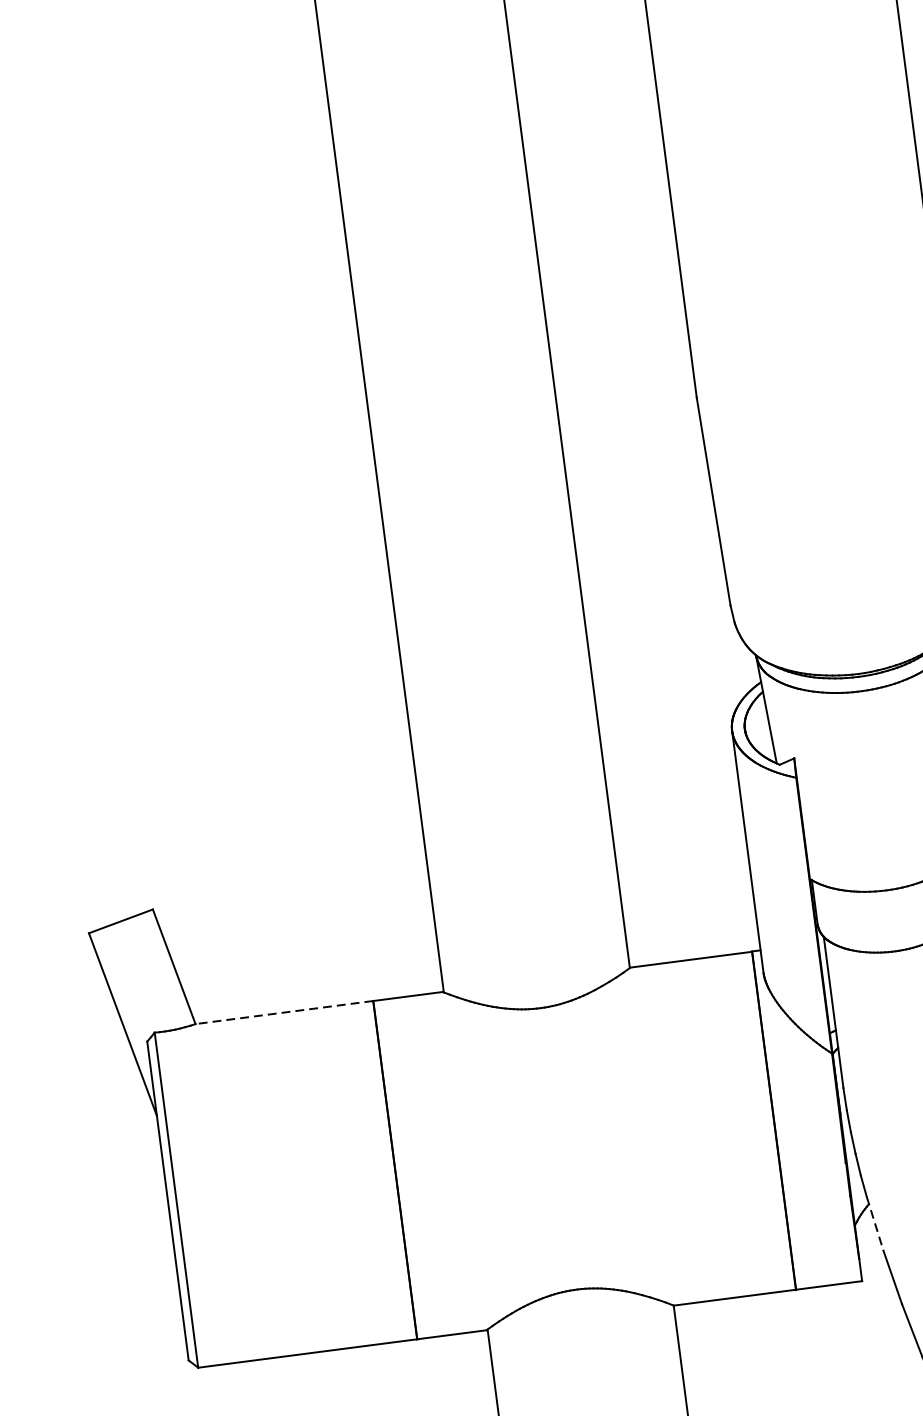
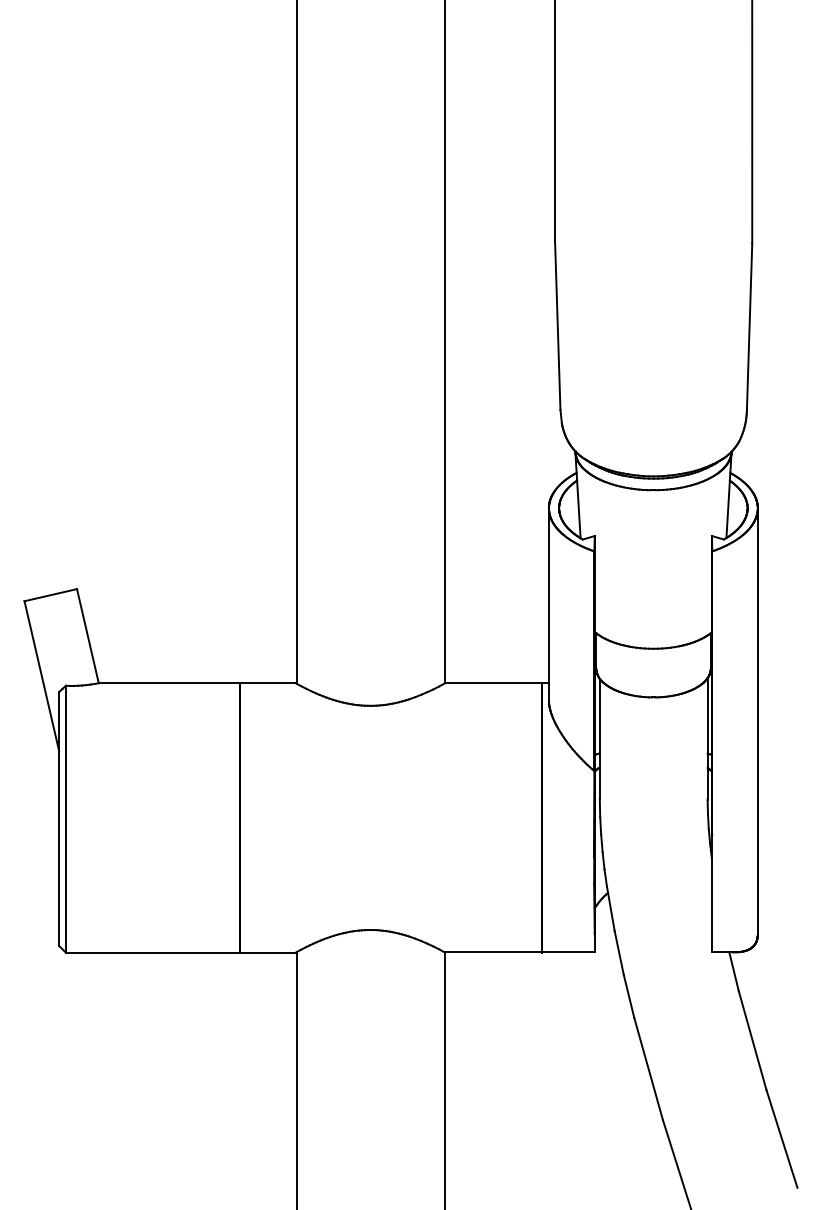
line: (284, 1012) -> (169, 683), dashed -> solid
line: (874, 1224) -> (610, 909), dashed -> solid

